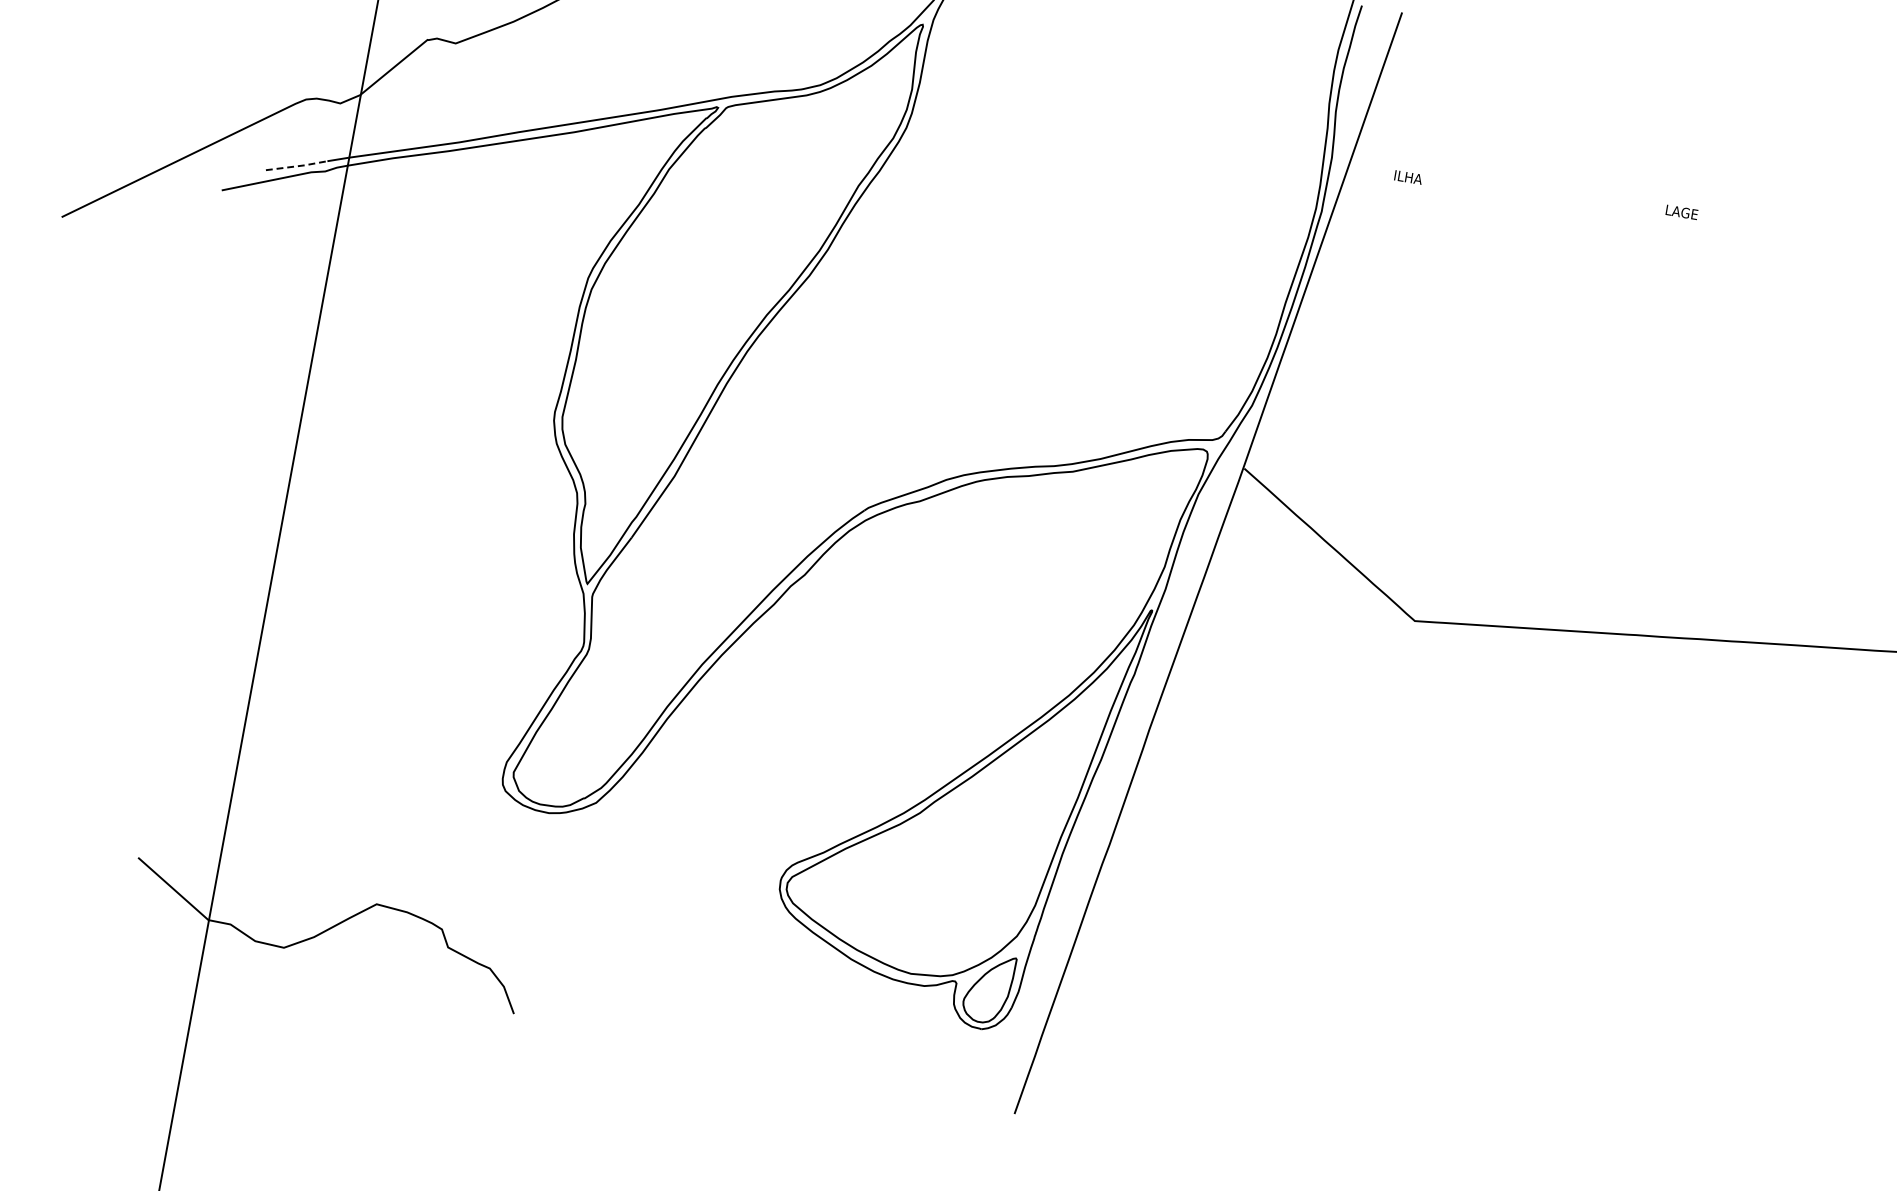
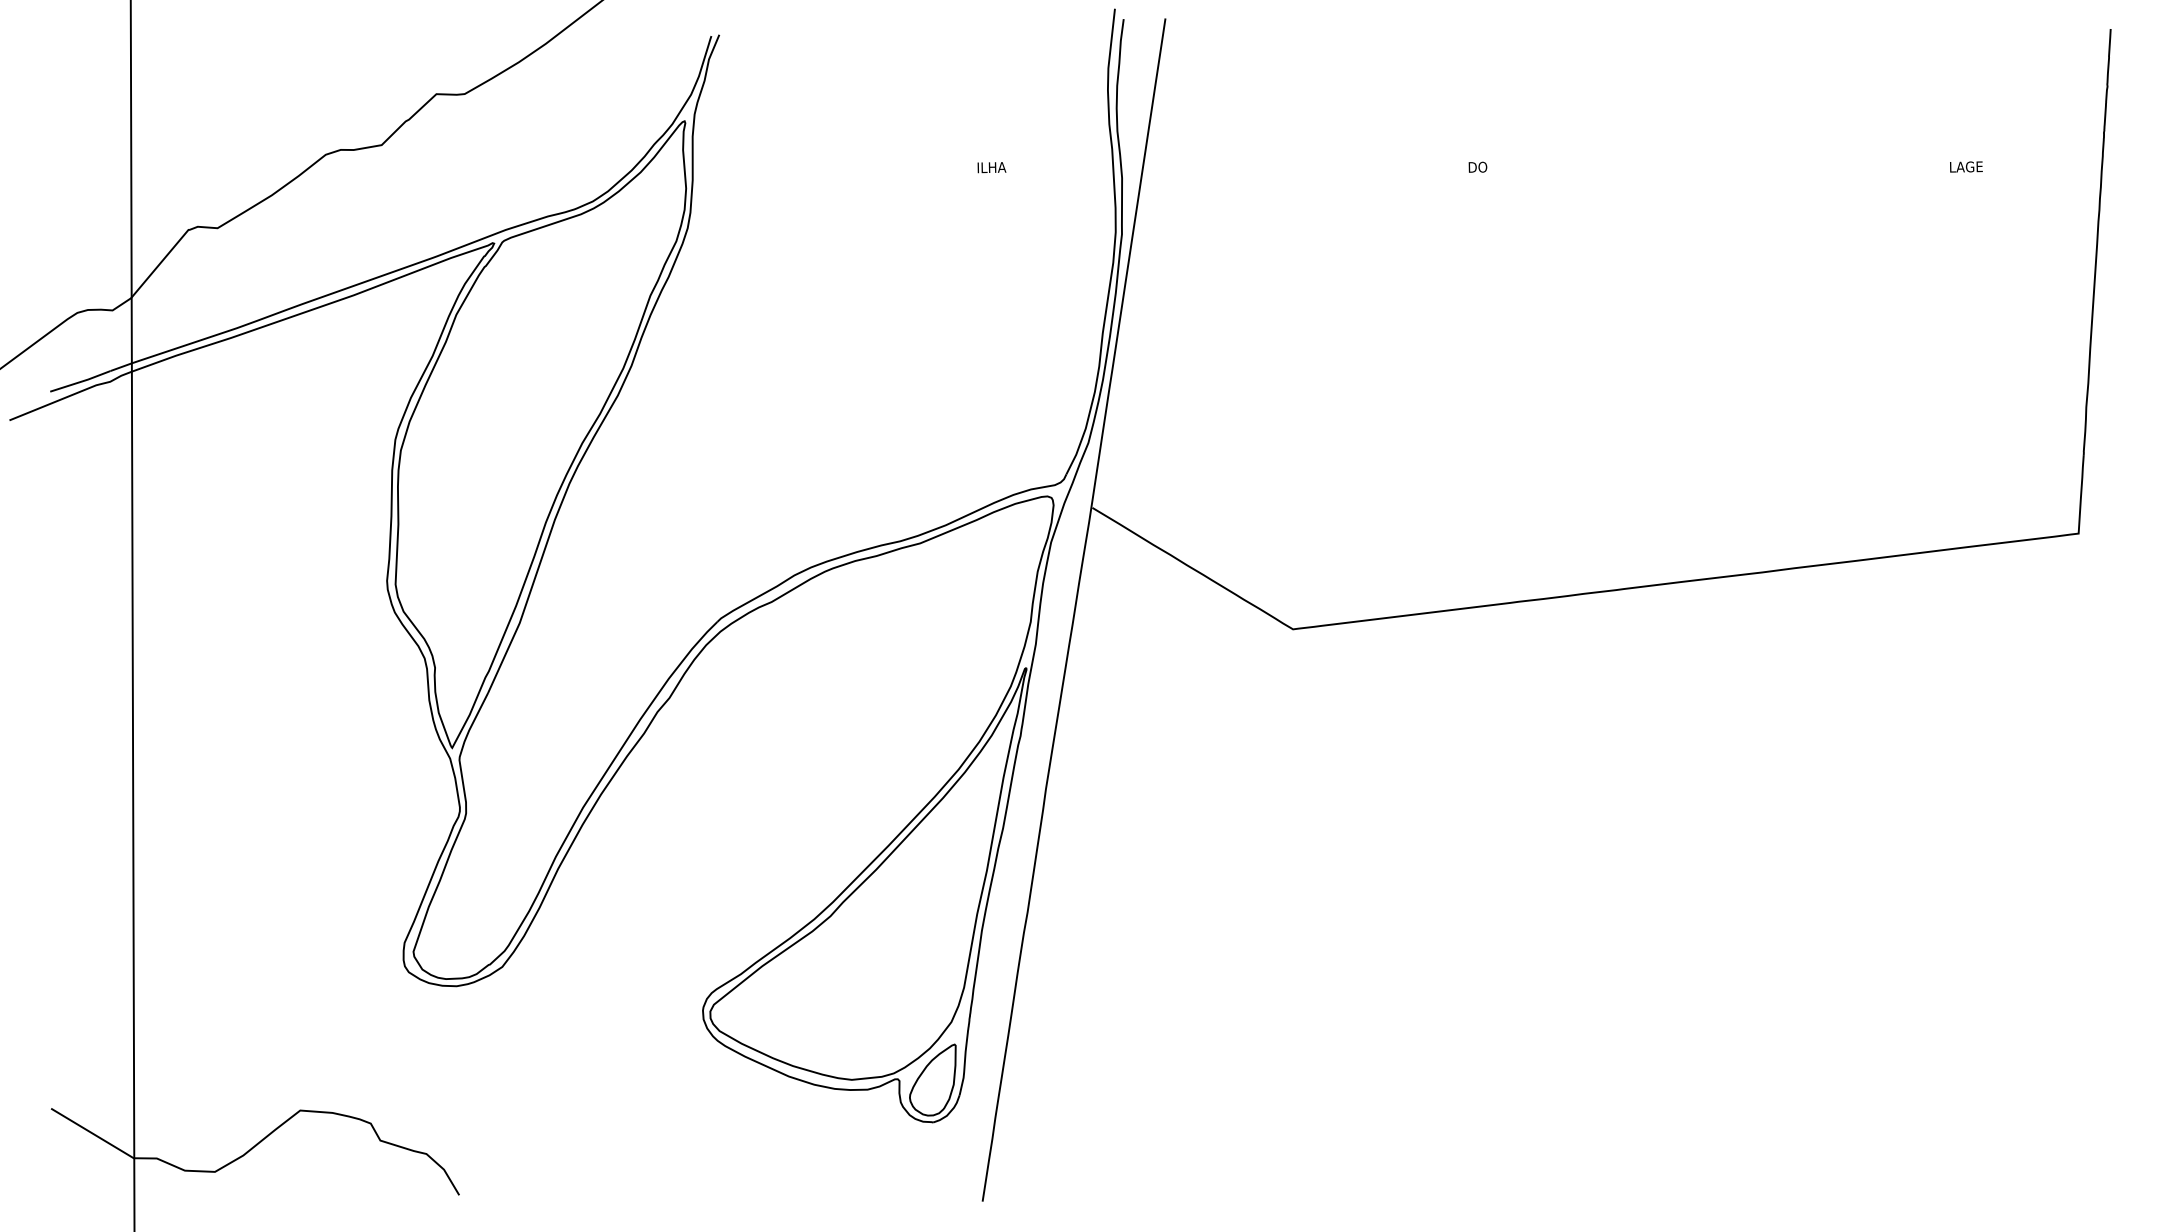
line: (297, 166) -> (81, 381), dashed -> solid
text: (1408, 177) -> (991, 167), moved
text: (1682, 211) -> (1485, 166), LAGE -> DO

